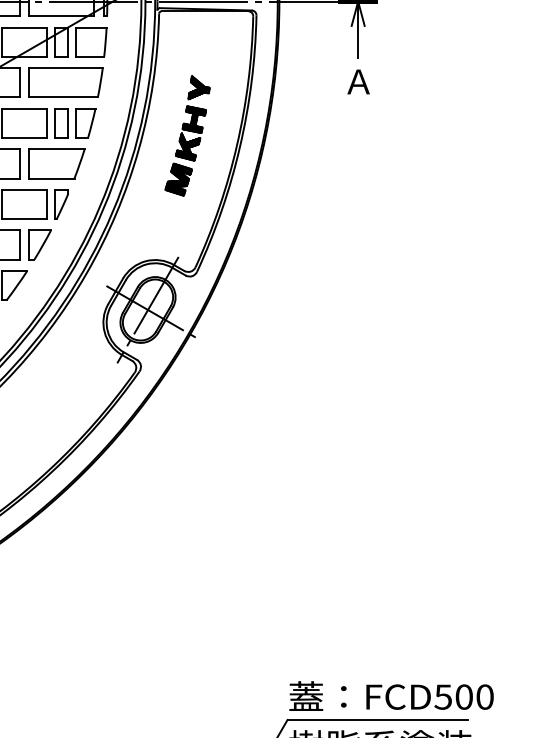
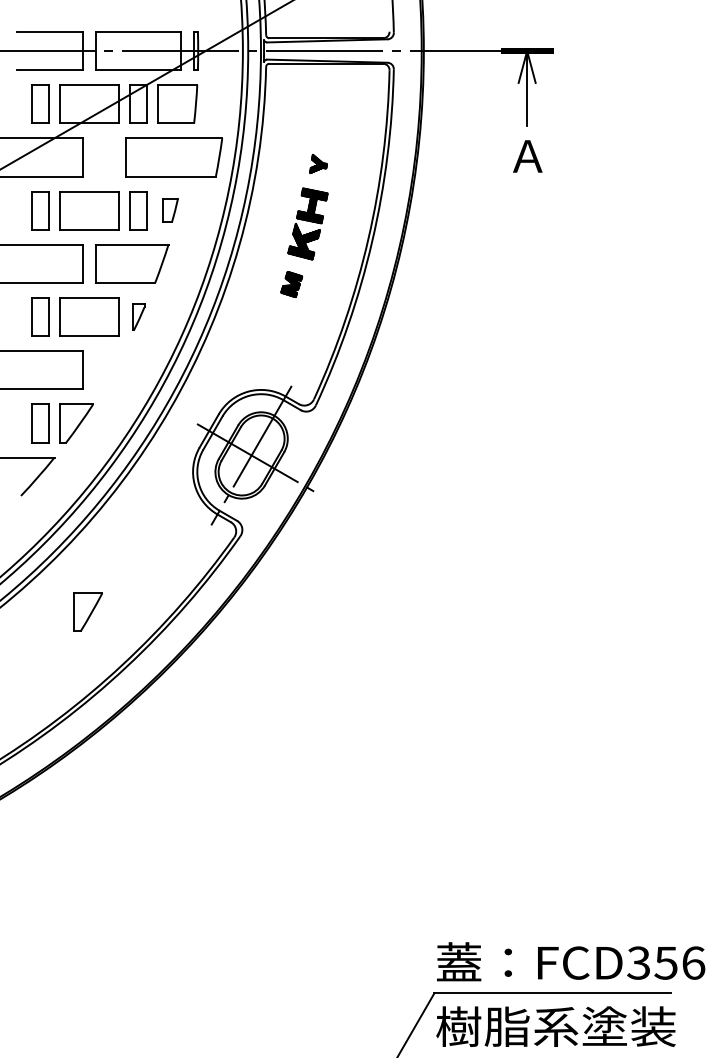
part: (66, 82) -> (174, 157), moved
part: (199, 87) -> (318, 163), size x0.6
part: (86, 123) -> (170, 210), size x0.6
part: (178, 179) -> (291, 284), size x0.6
part: (61, 204) -> (138, 316), size x0.7
part: (39, 244) -> (87, 611), moved
text: (464, 696) -> (666, 962), FCD500 -> FCD356

